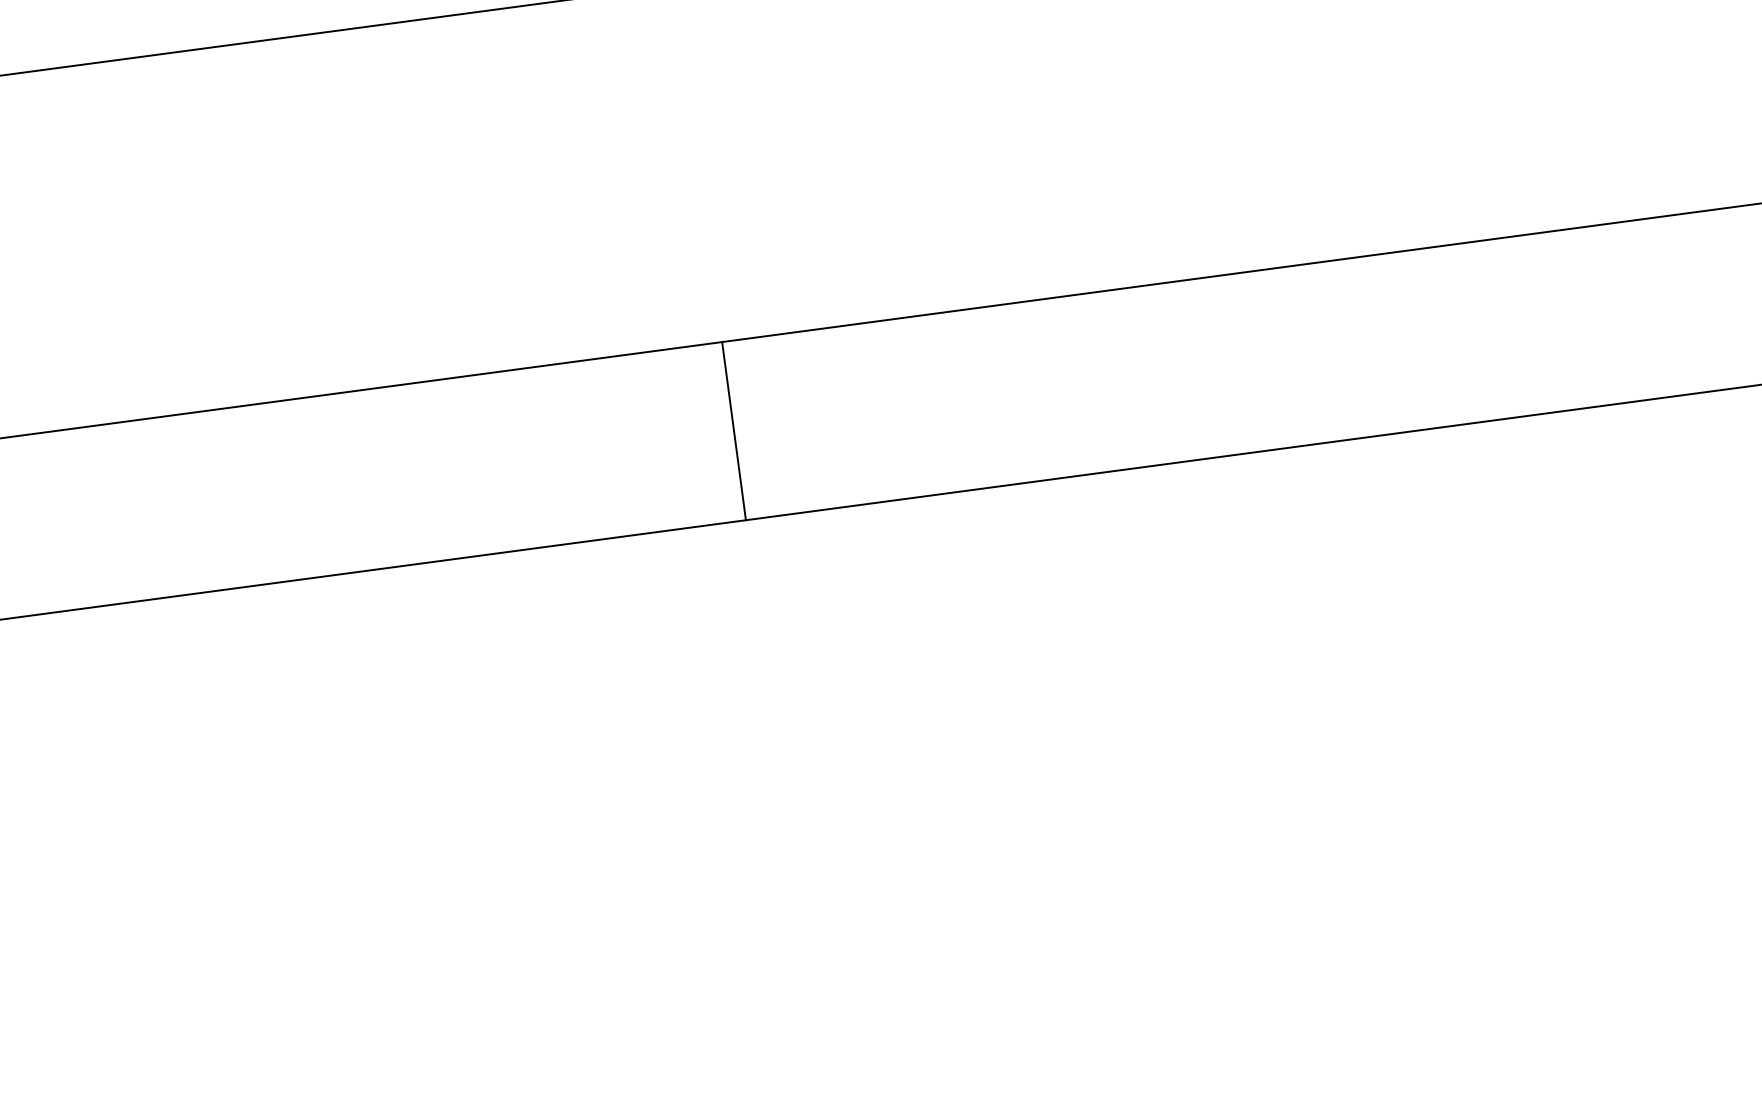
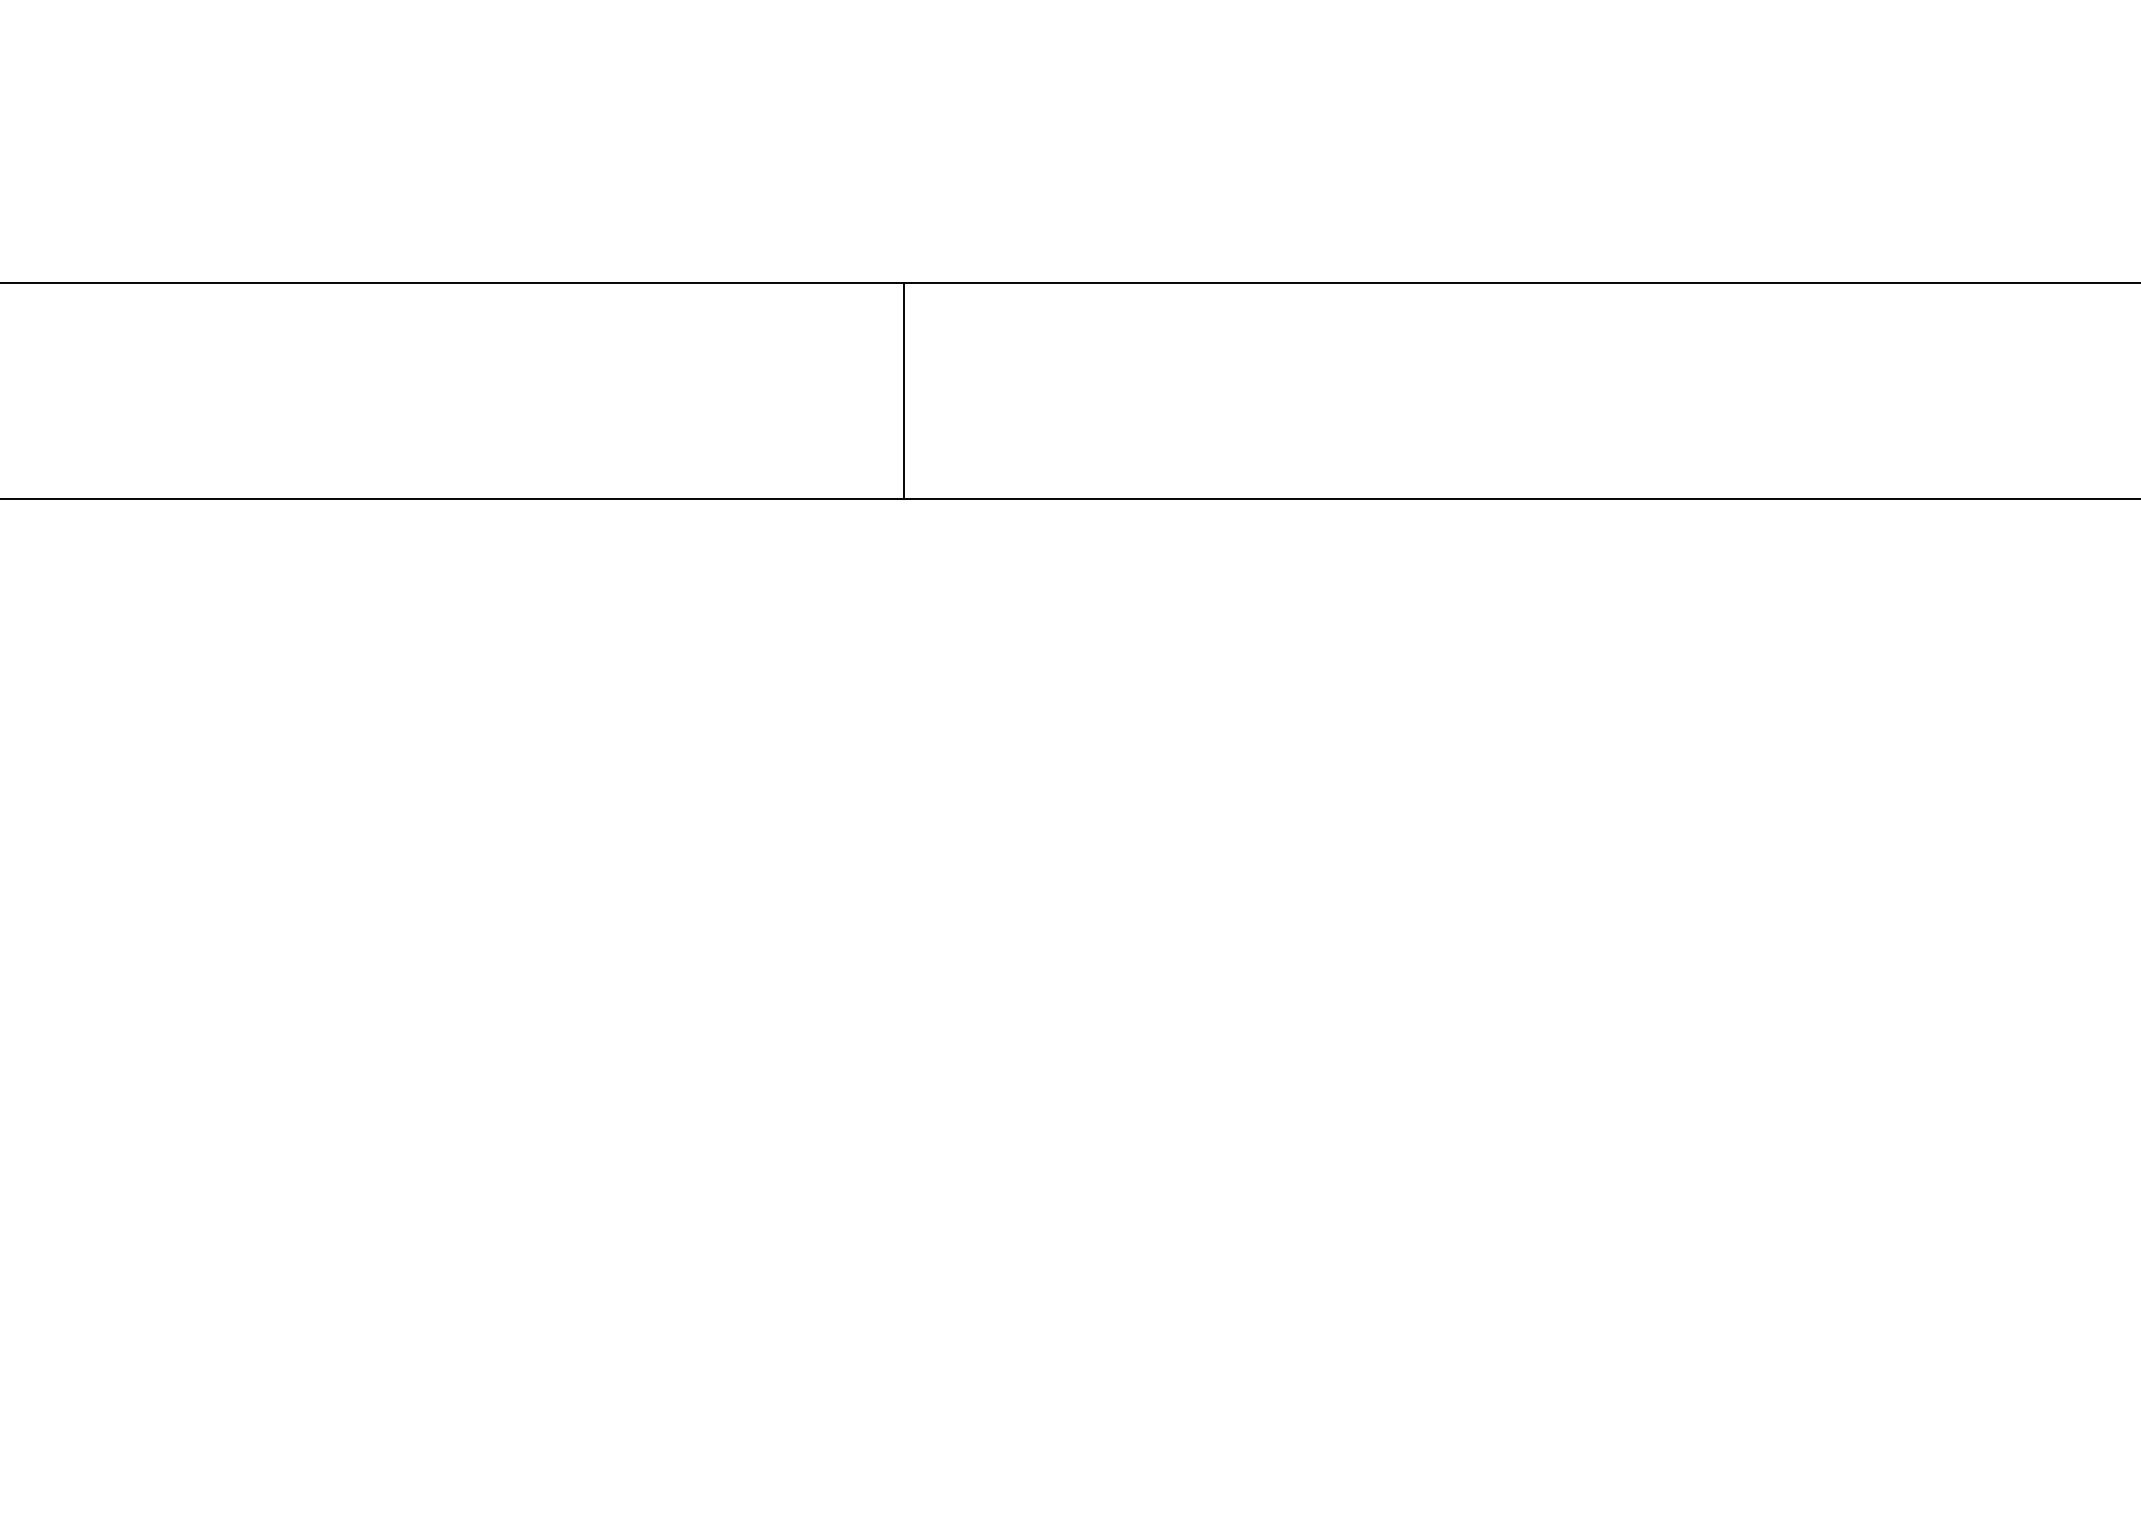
line: (733, 430) -> (903, 390), moved

